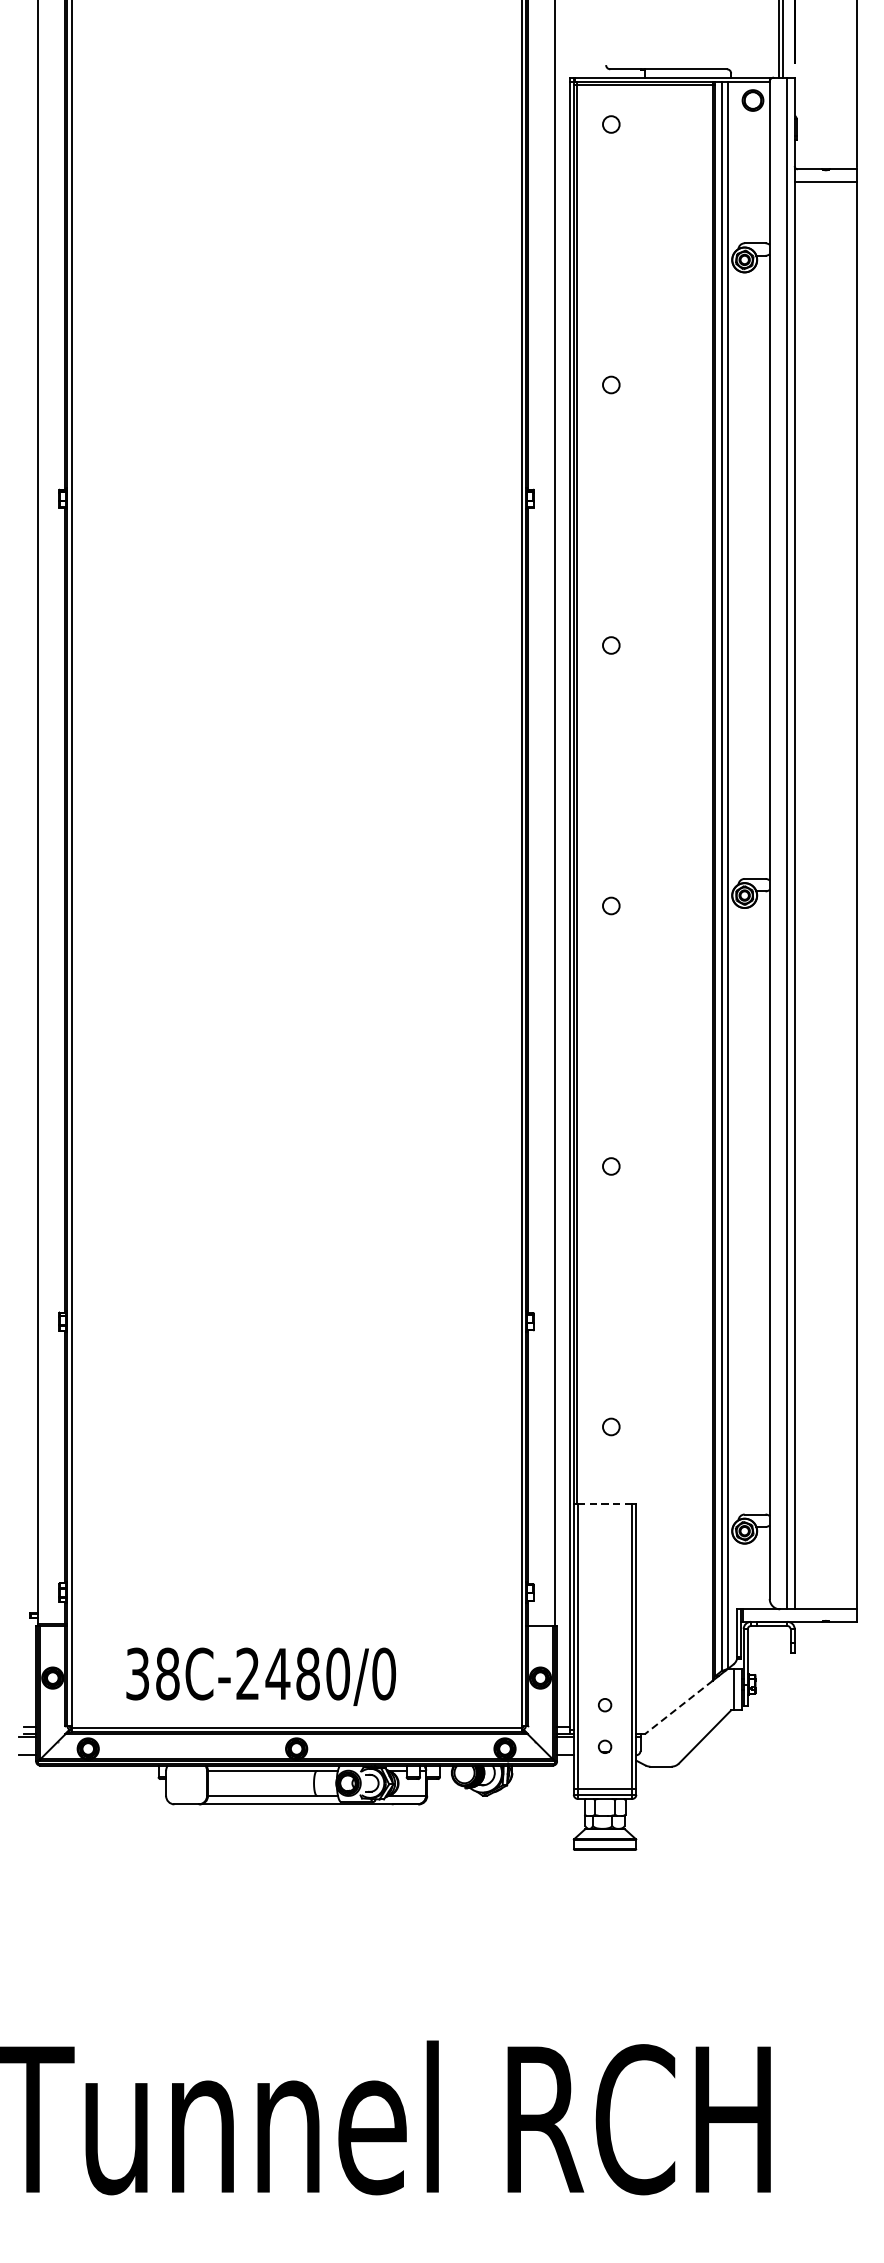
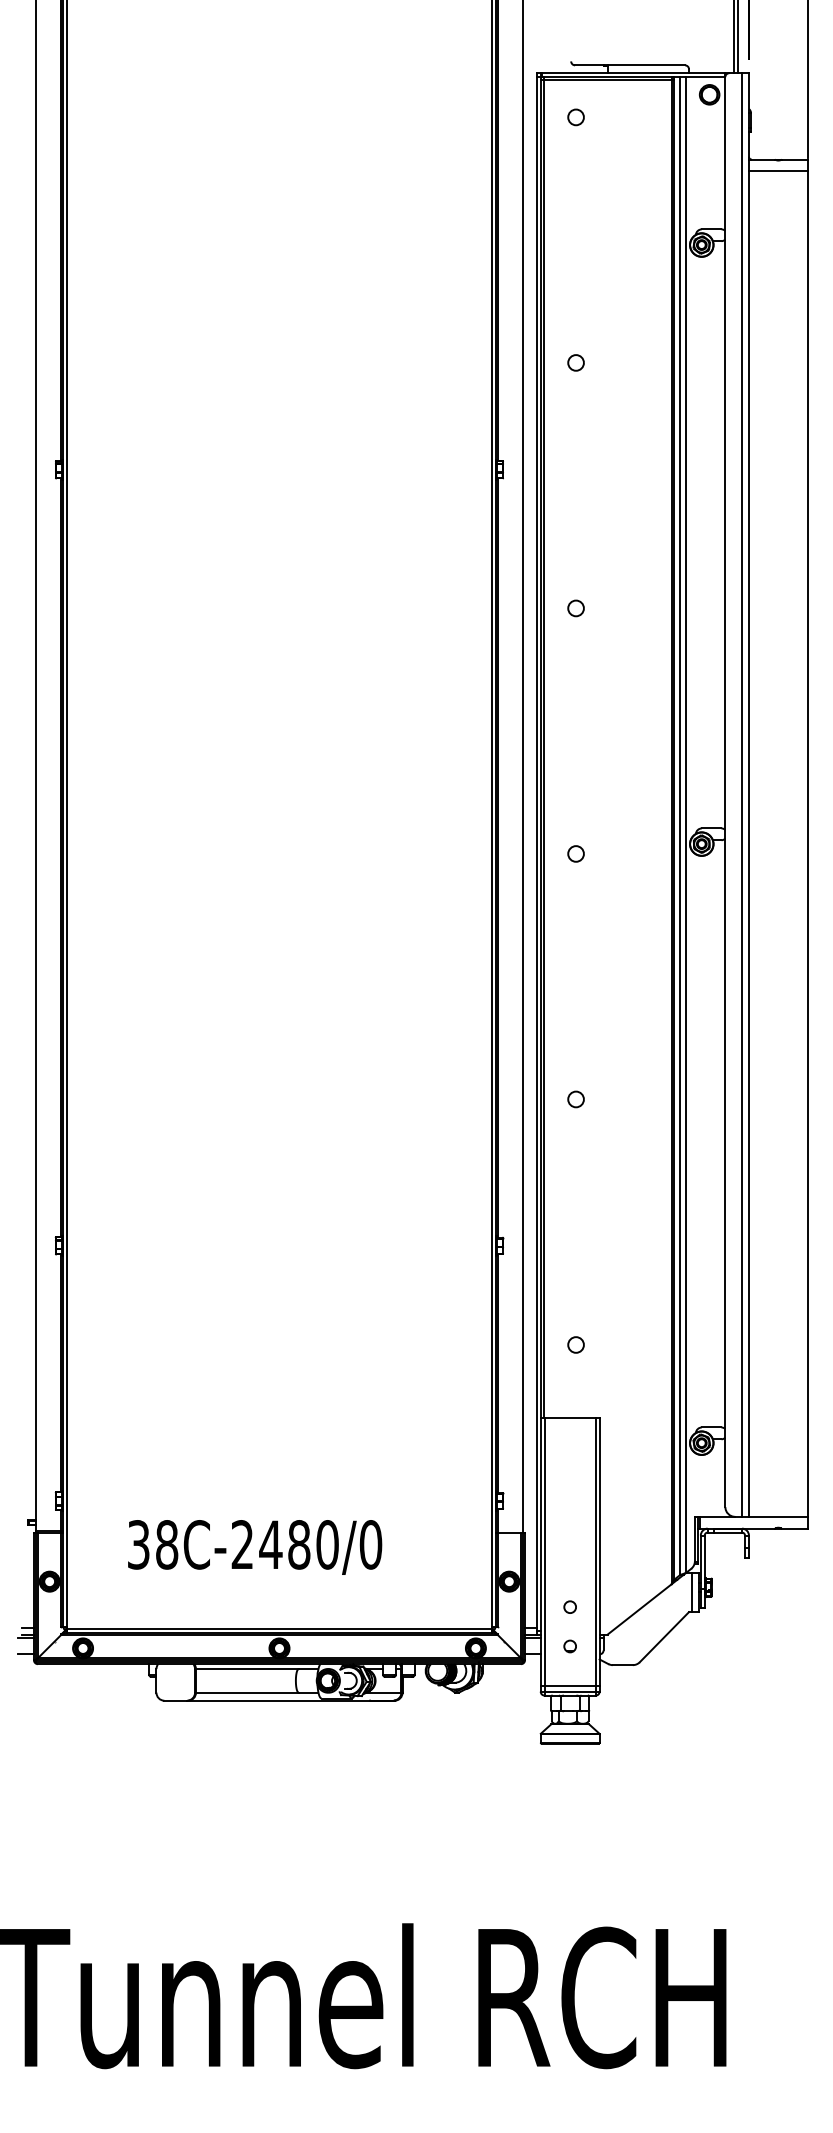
line: (605, 1503) -> (570, 1417), dashed -> solid
text: (261, 1676) -> (255, 1547), moved
line: (678, 1707) -> (639, 1609), dashed -> solid

